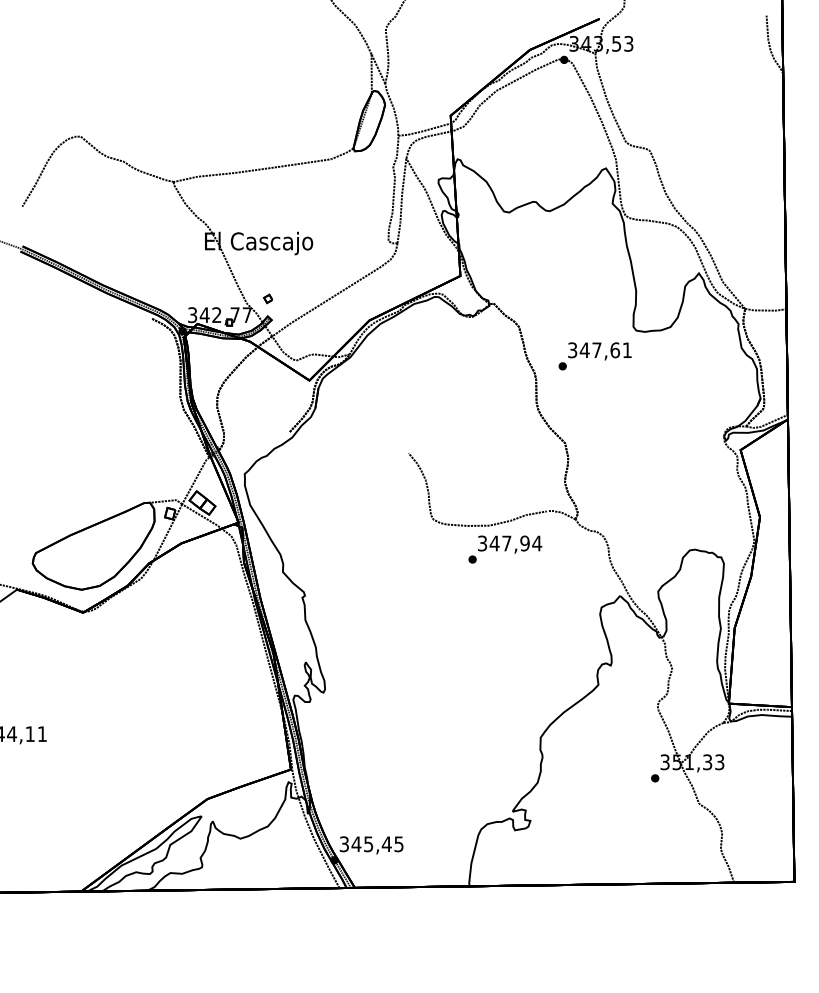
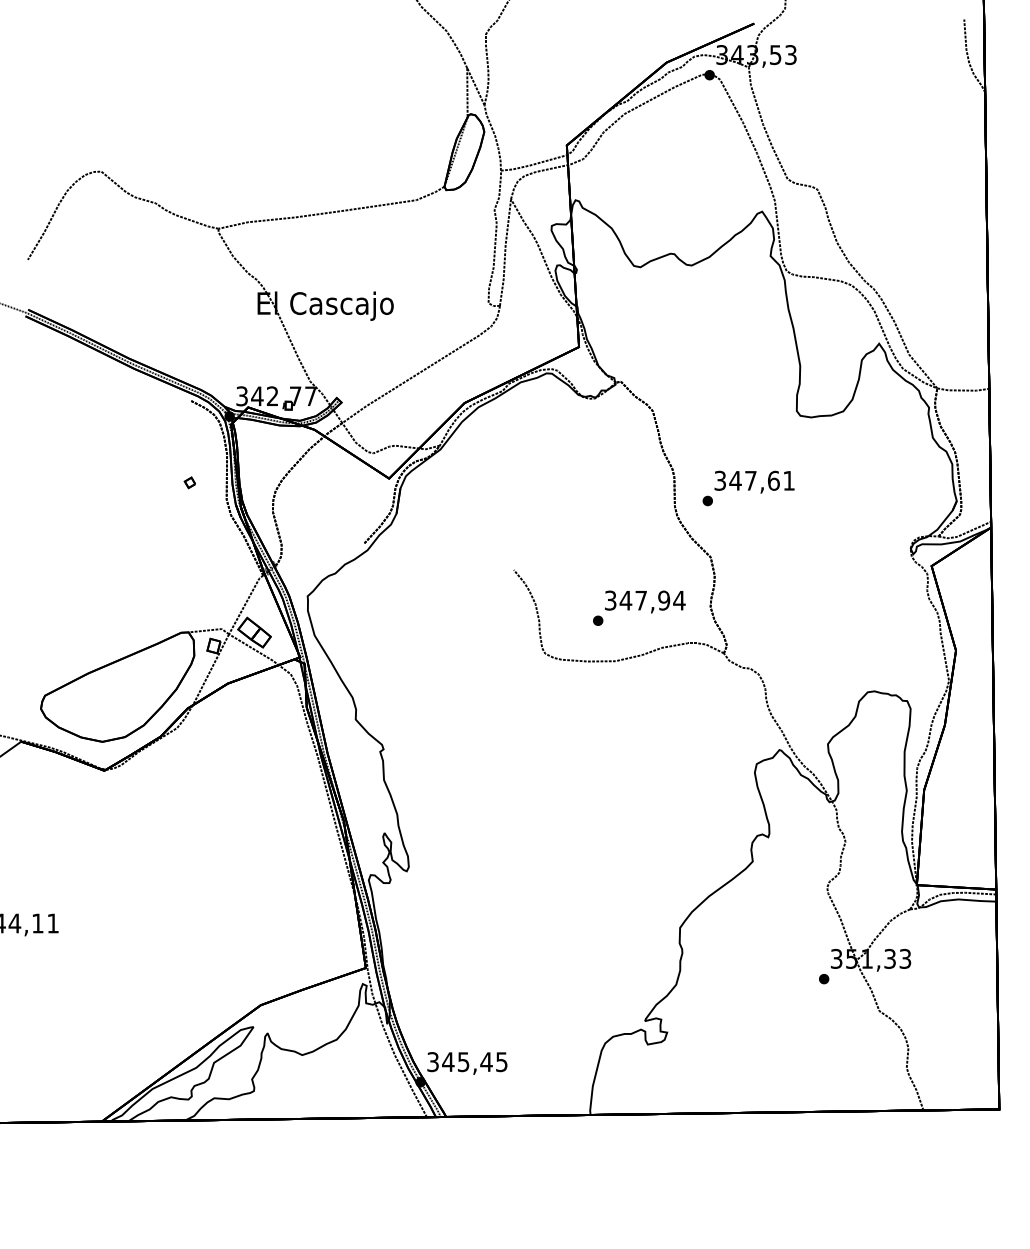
part: (268, 298) -> (190, 482), moved
text: (594, 356) -> (747, 488), moved
text: (505, 549) -> (639, 608), moved

